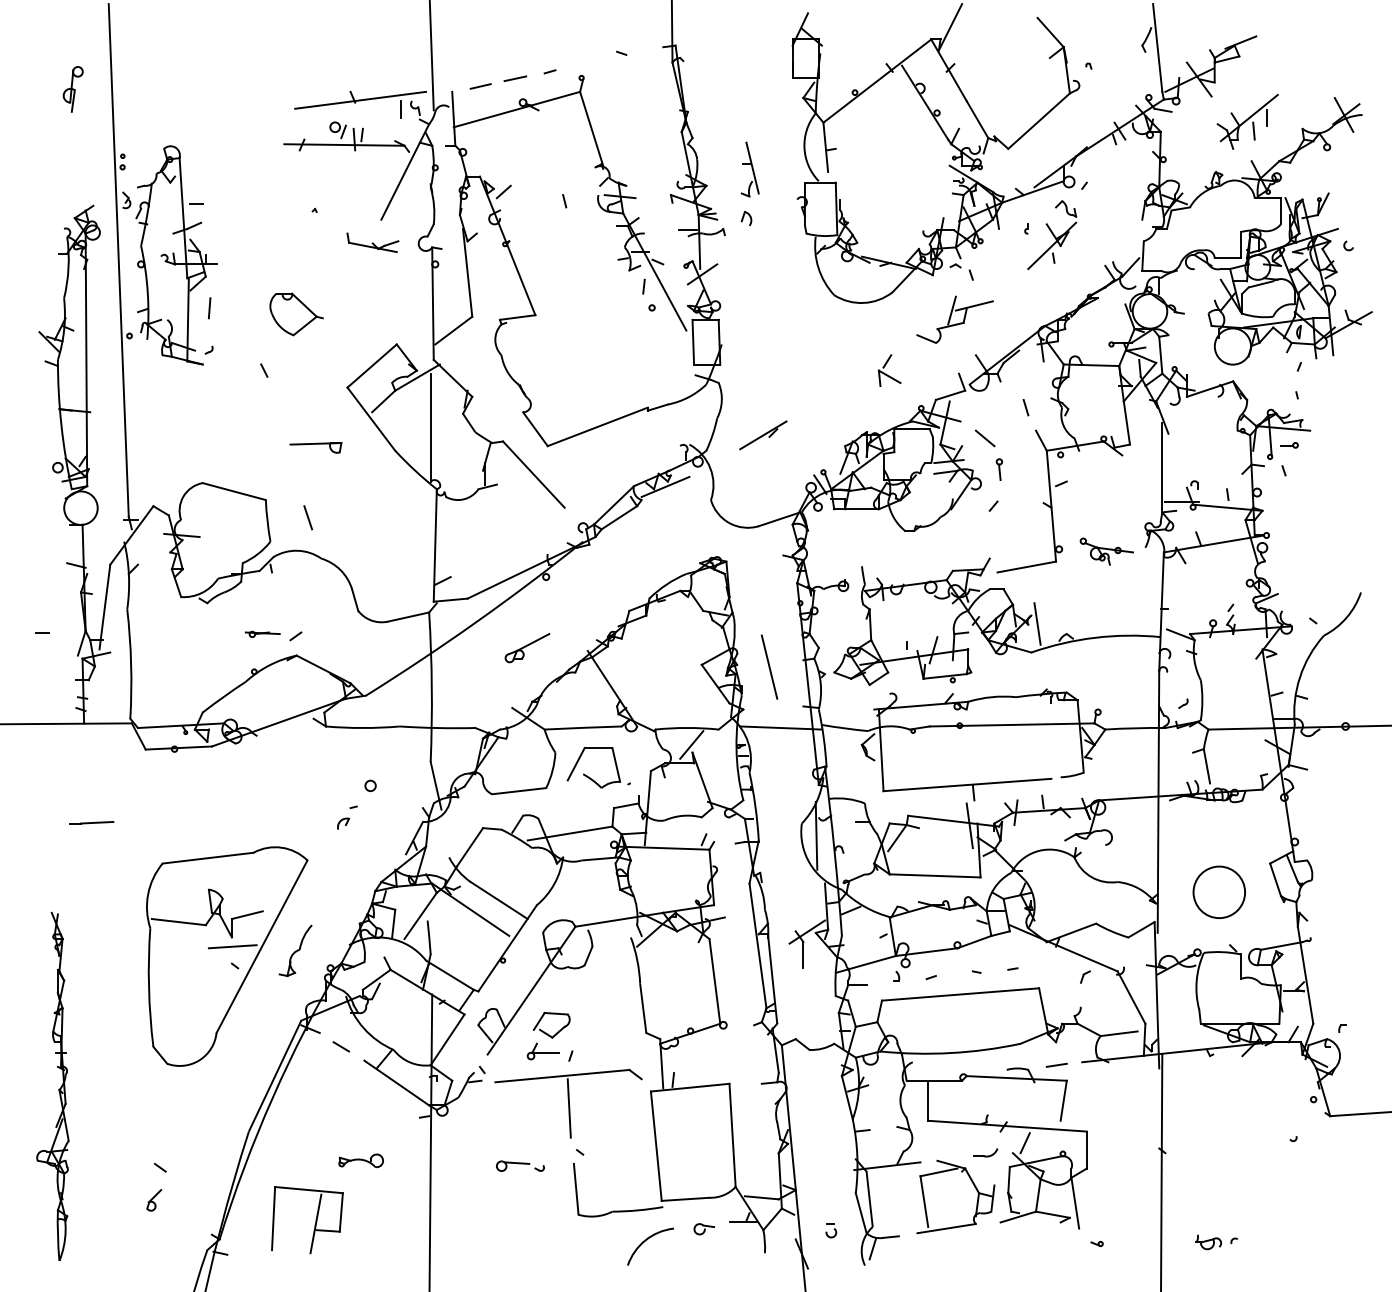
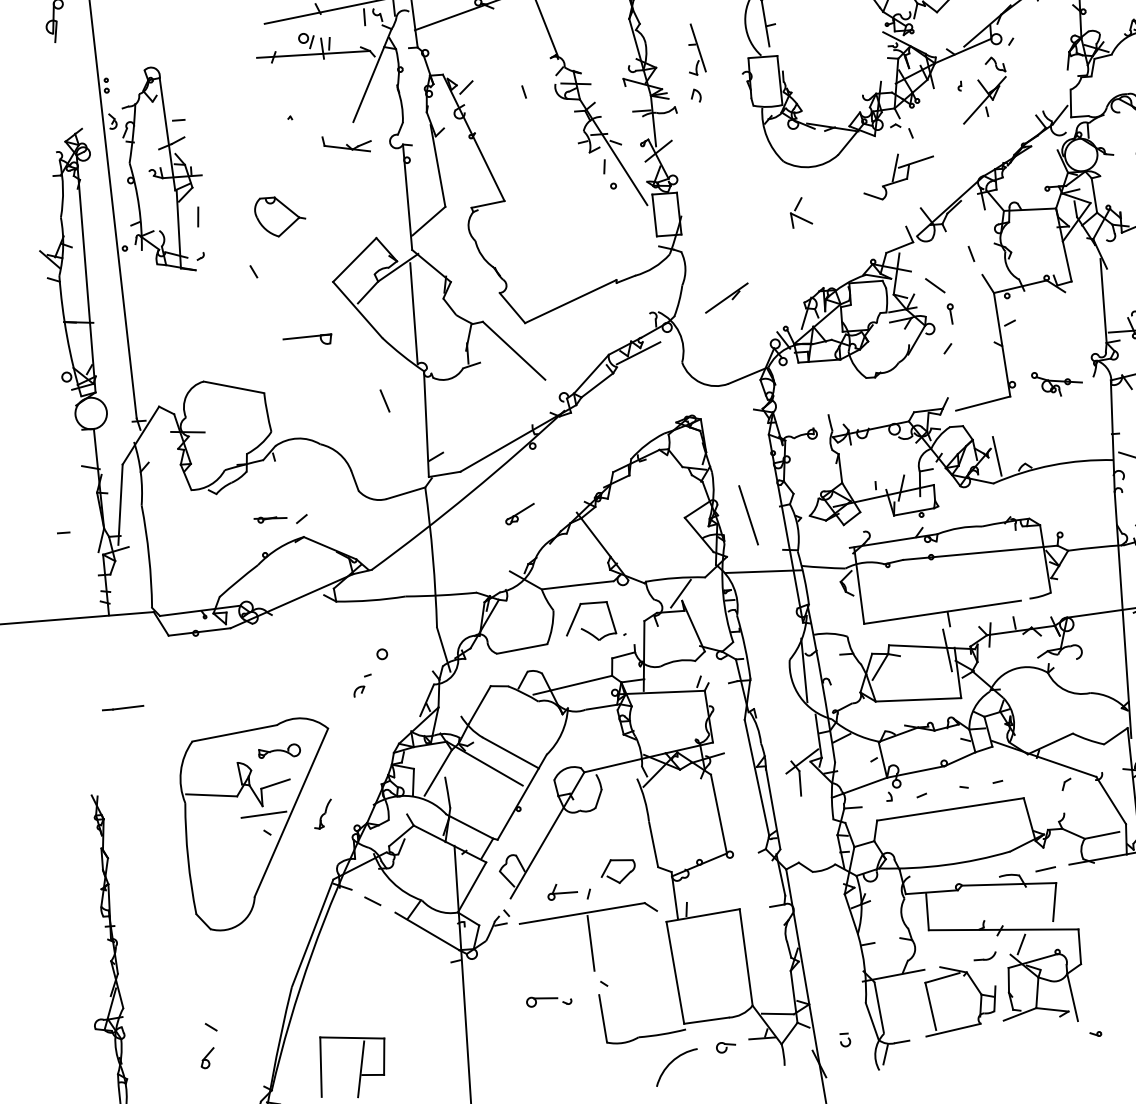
part: (889, 370) -> (800, 212), moved
line: (308, 517) -> (385, 400), moved
part: (527, 648) -> (520, 514), size x0.7
part: (295, 950) -> (323, 813), size x0.6
part: (558, 1030) -> (624, 875), moved
part: (360, 1160) -> (278, 751), moved

